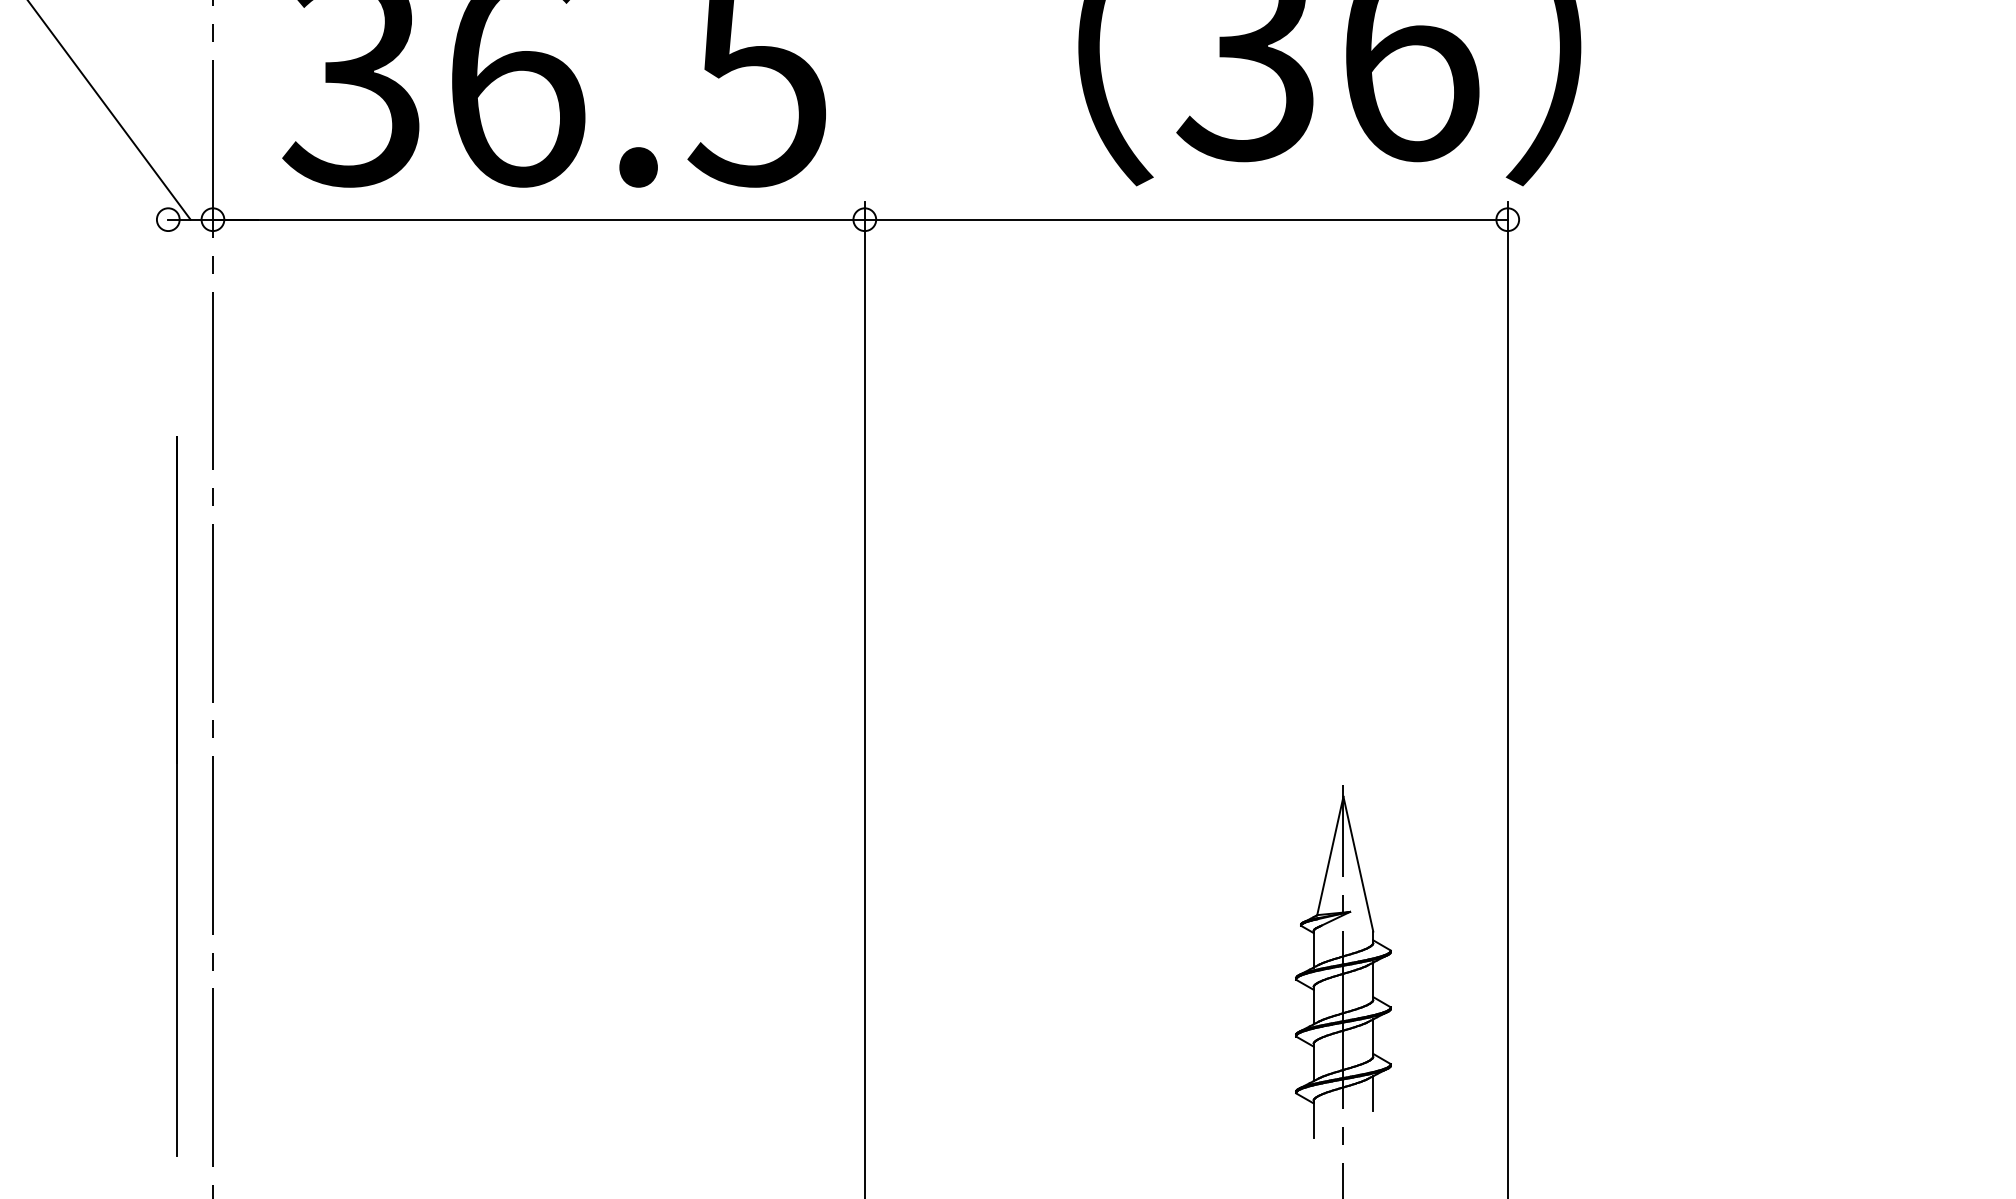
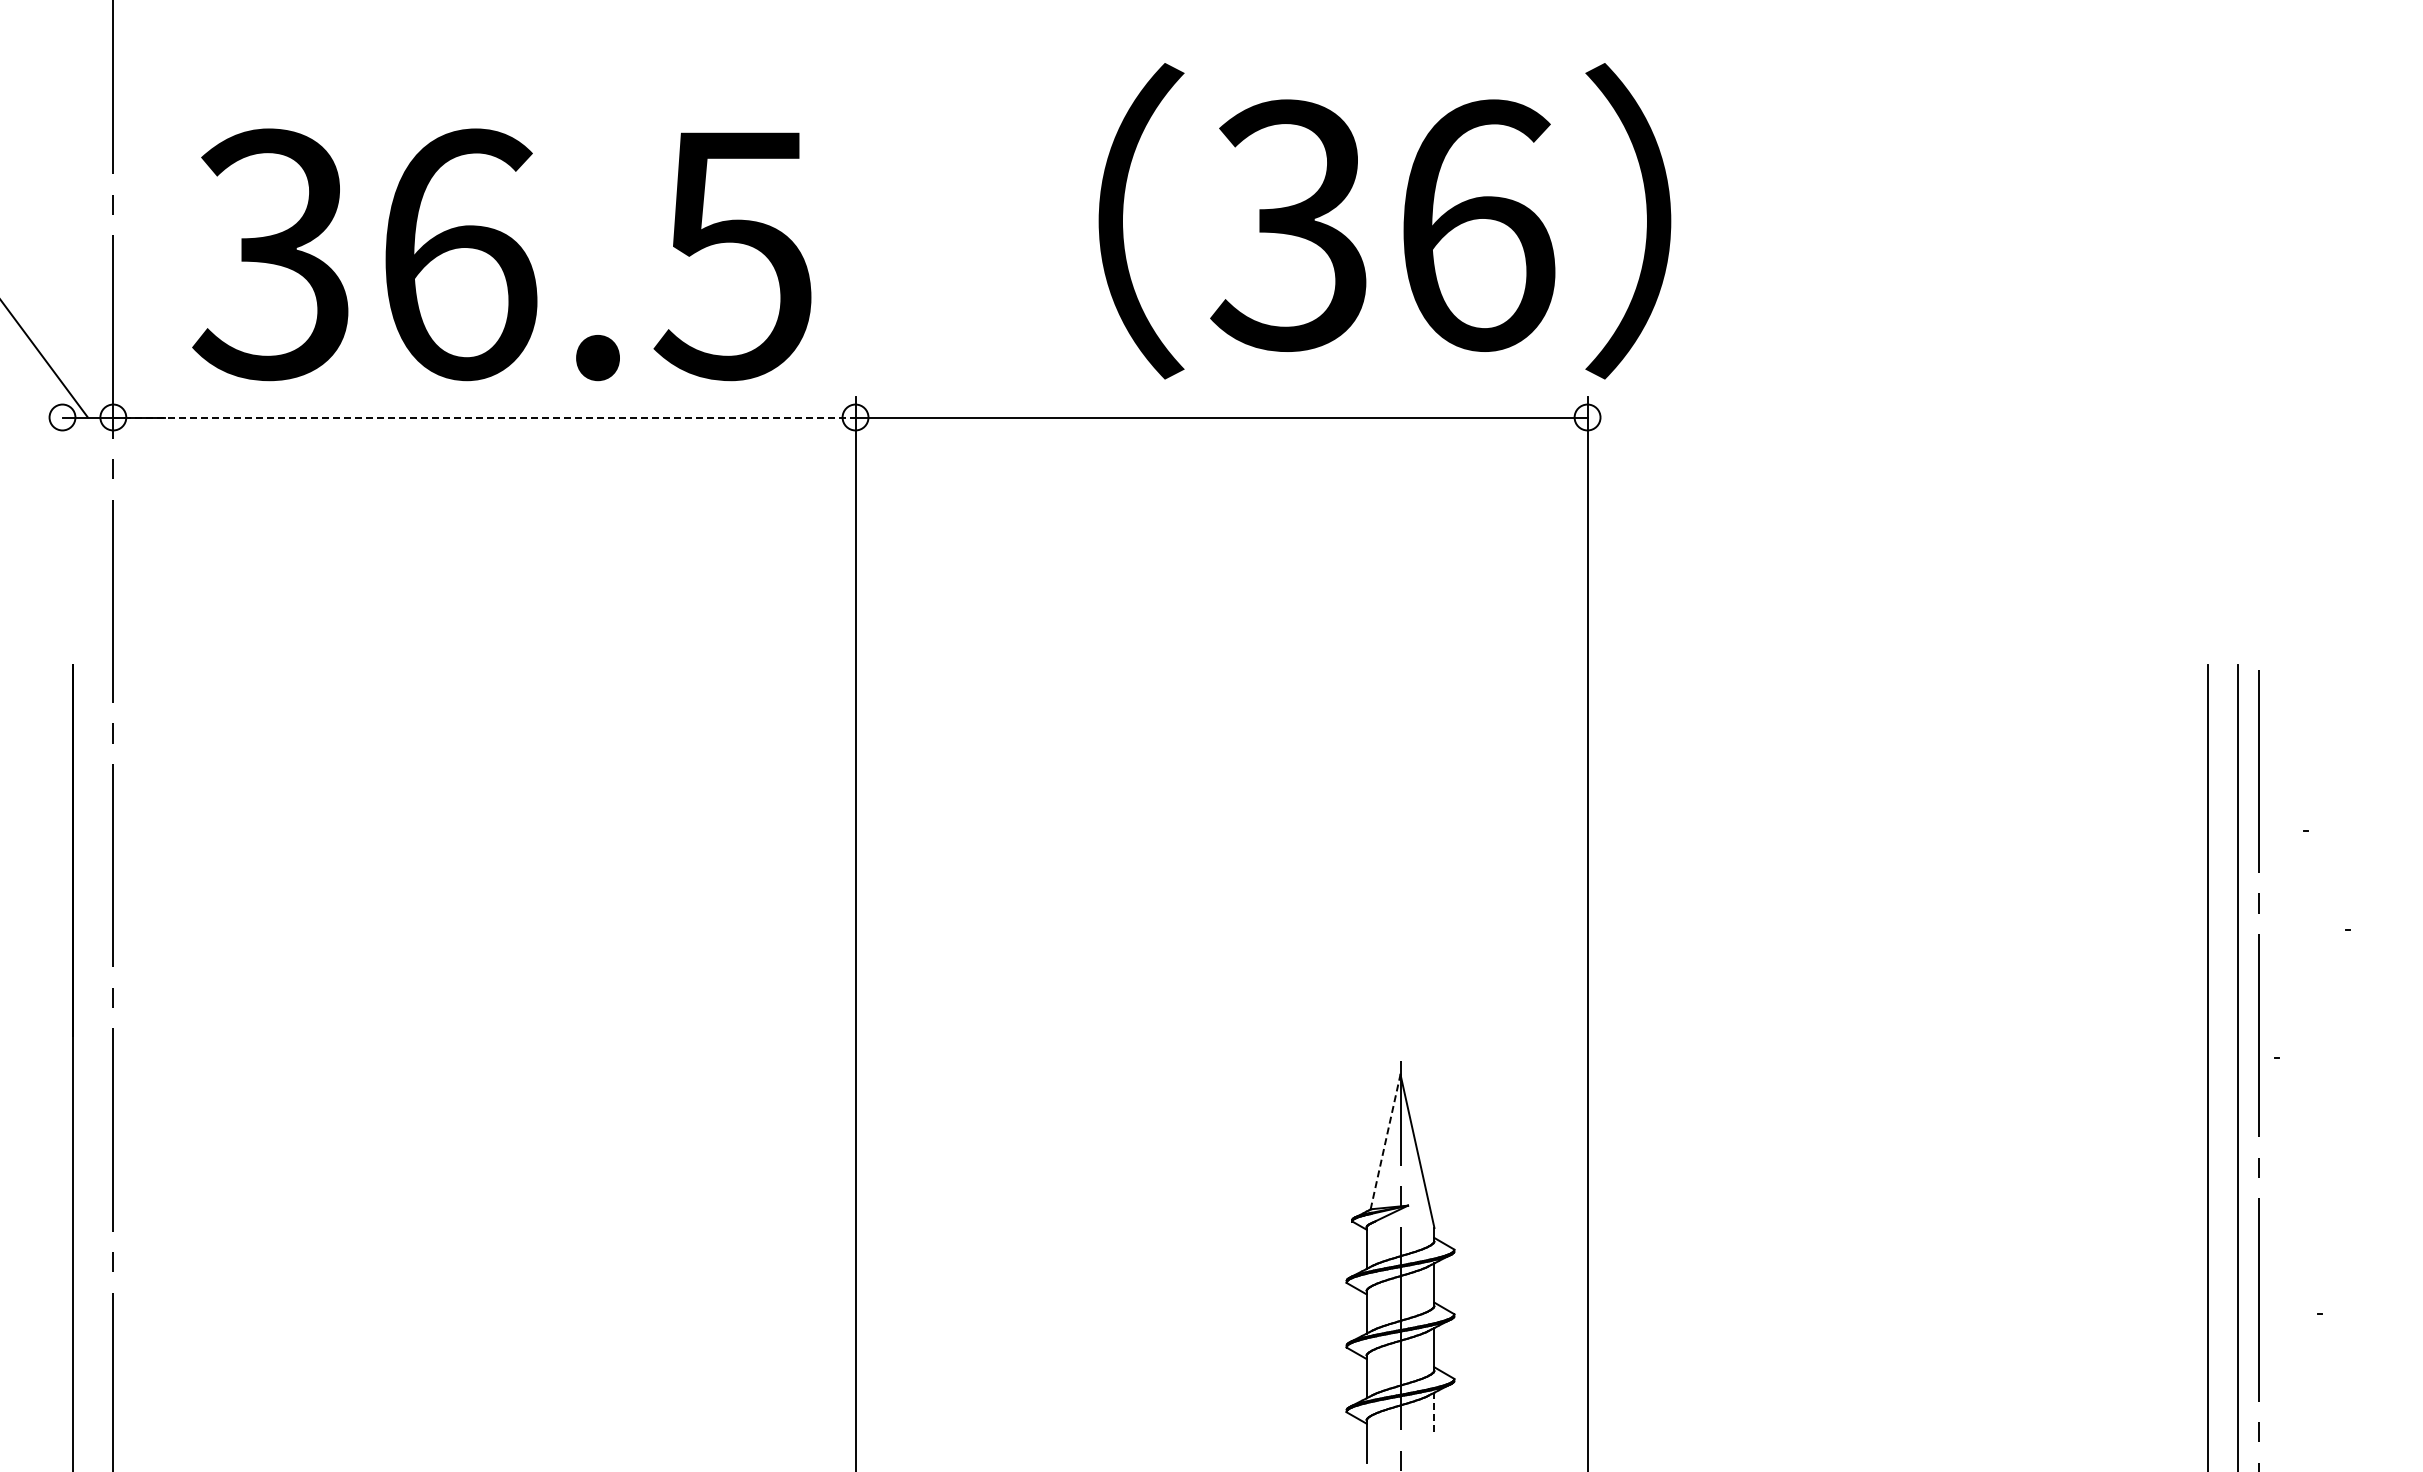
line: (538, 219) -> (484, 417), solid -> dashed
line: (1330, 855) -> (1385, 1141), solid -> dashed
line: (1373, 1093) -> (1434, 1412), solid -> dashed

